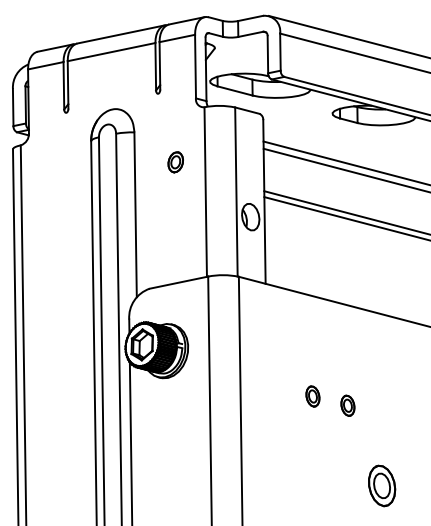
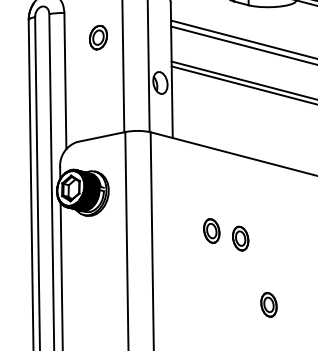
part: (175, 162) -> (98, 37), size x1.43
part: (312, 396) -> (211, 231), size x1.43
part: (347, 405) -> (240, 238), size x1.43
part: (382, 485) -> (269, 304), size x0.71

